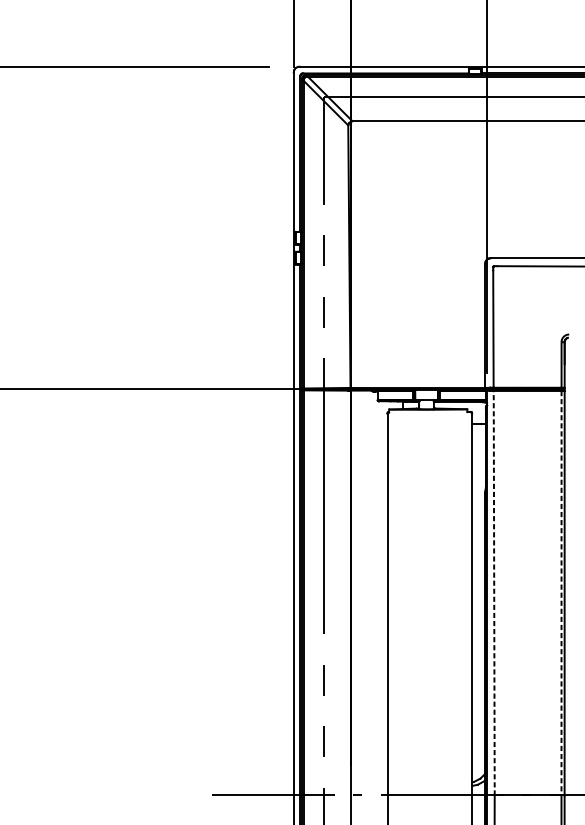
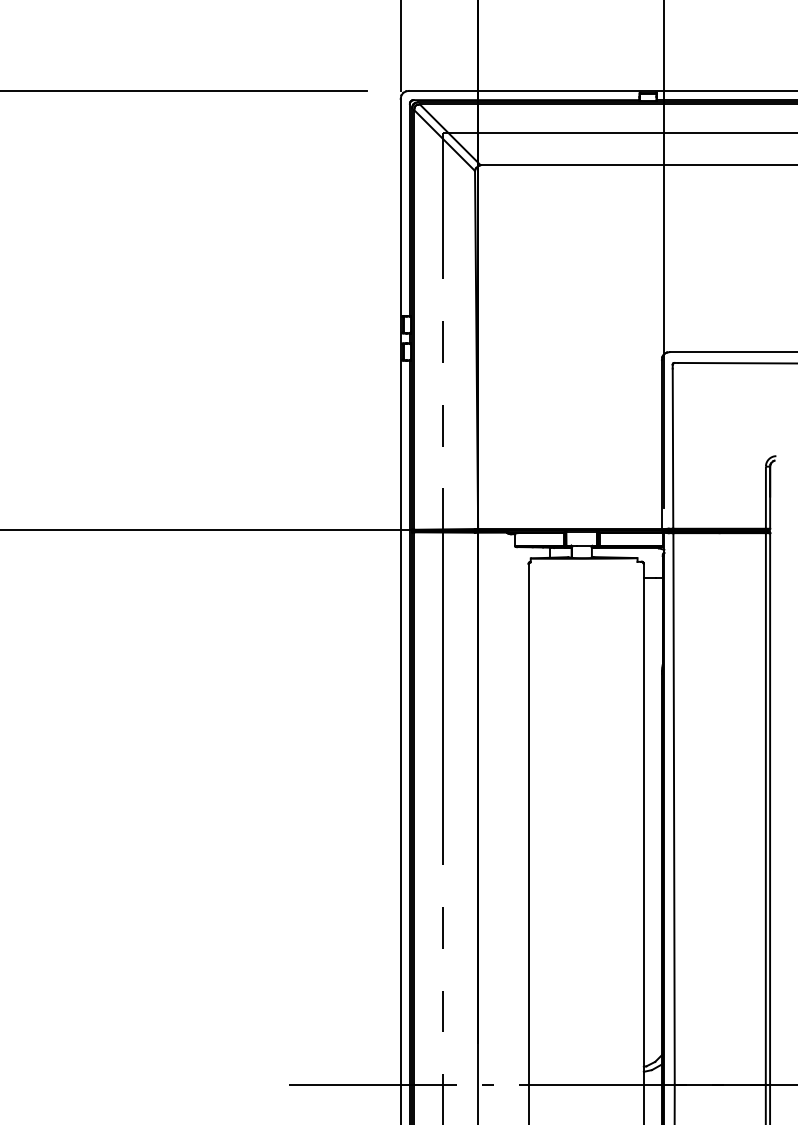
line: (494, 592) -> (674, 808), dashed -> solid
line: (561, 592) -> (765, 808), dashed -> solid

